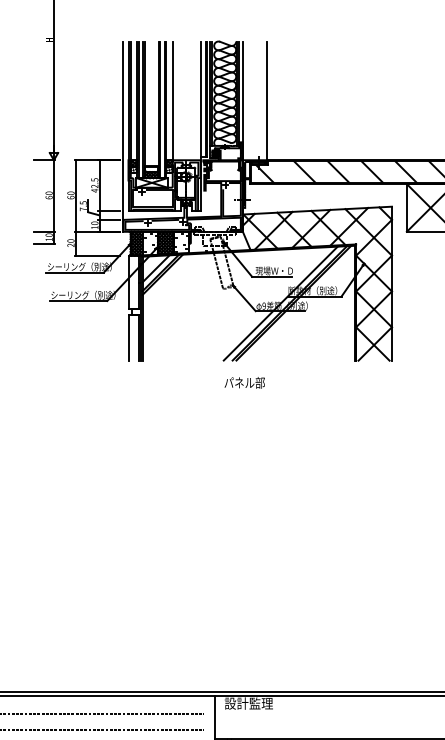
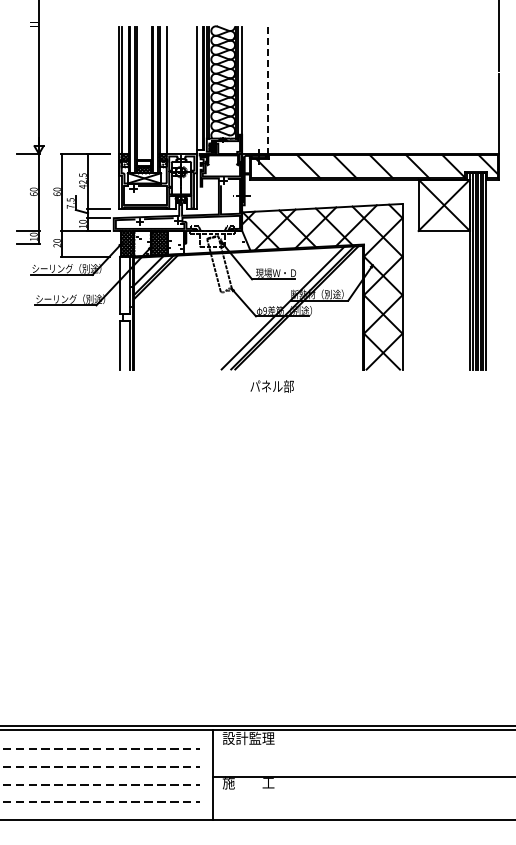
line: (266, 101) -> (267, 90), solid -> dashed
line: (123, 136) -> (113, 128), removed
text: (244, 382) -> (271, 386), moved

